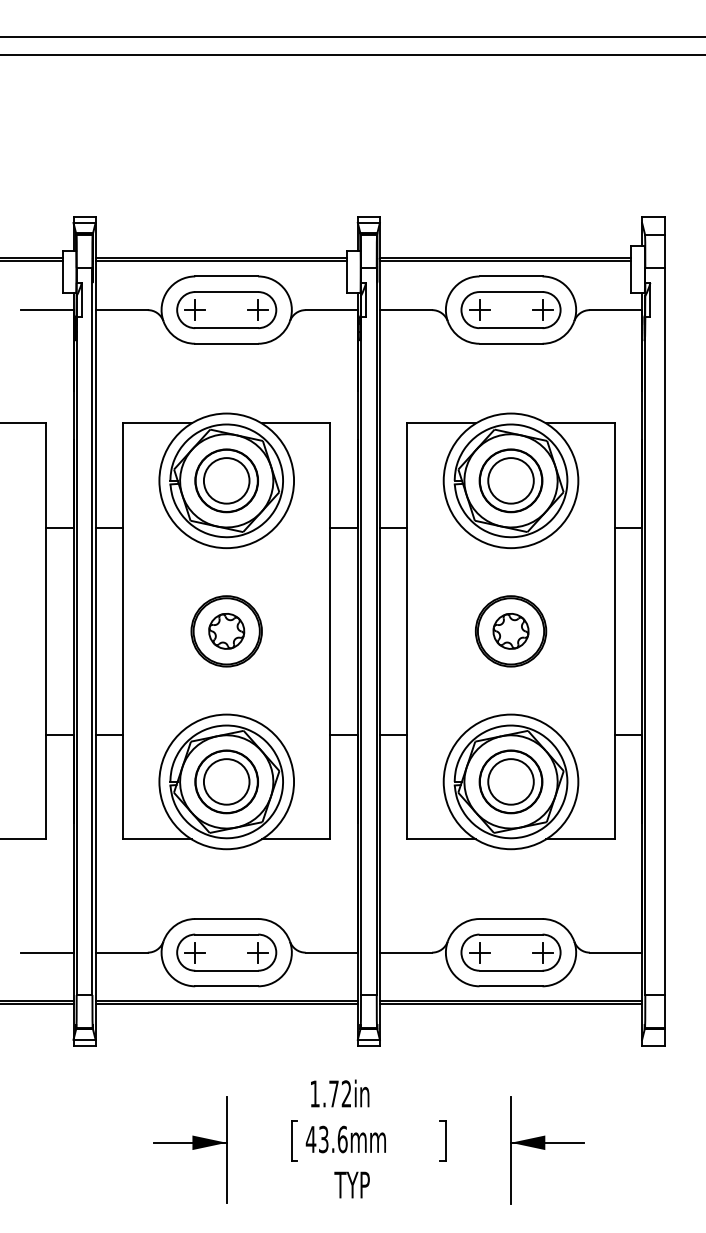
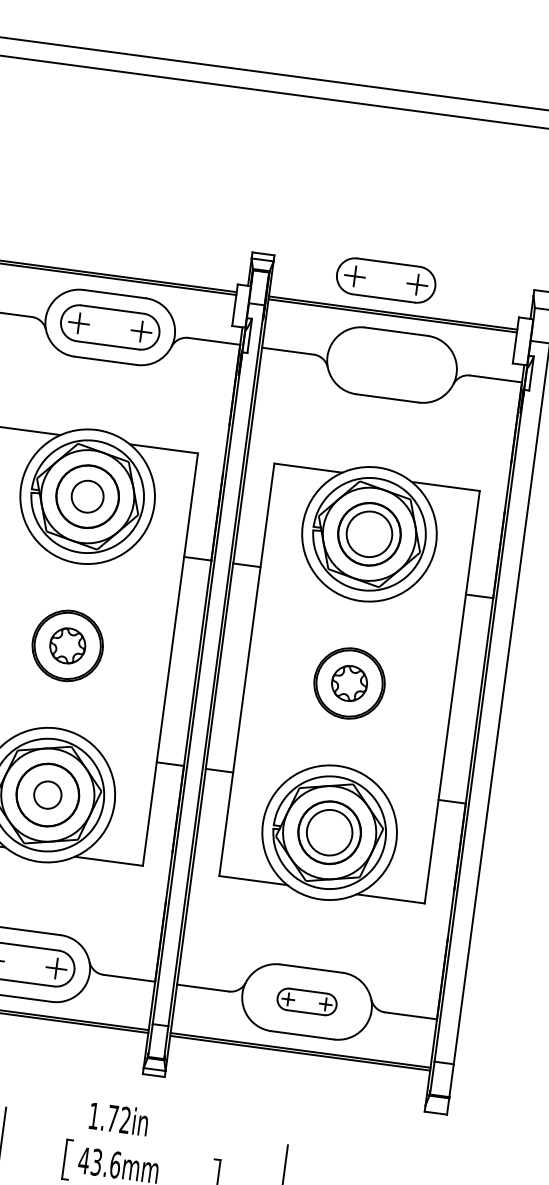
part: (510, 309) -> (385, 279), moved
circle: (226, 480) -> (87, 496), size x0.7
circle: (226, 781) -> (47, 794), size x0.6
part: (510, 952) -> (306, 1001), size x0.6

